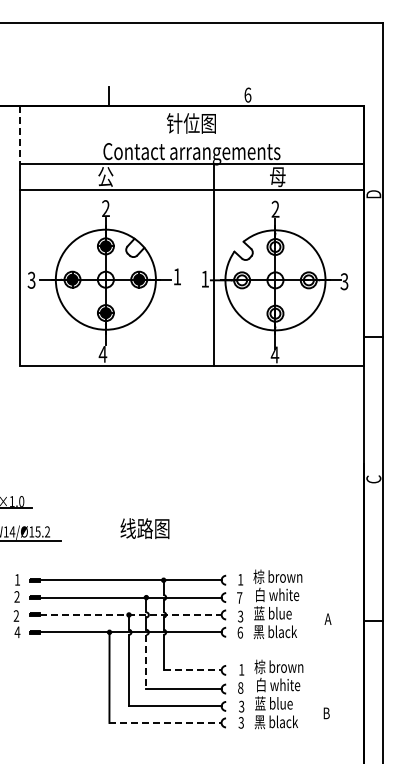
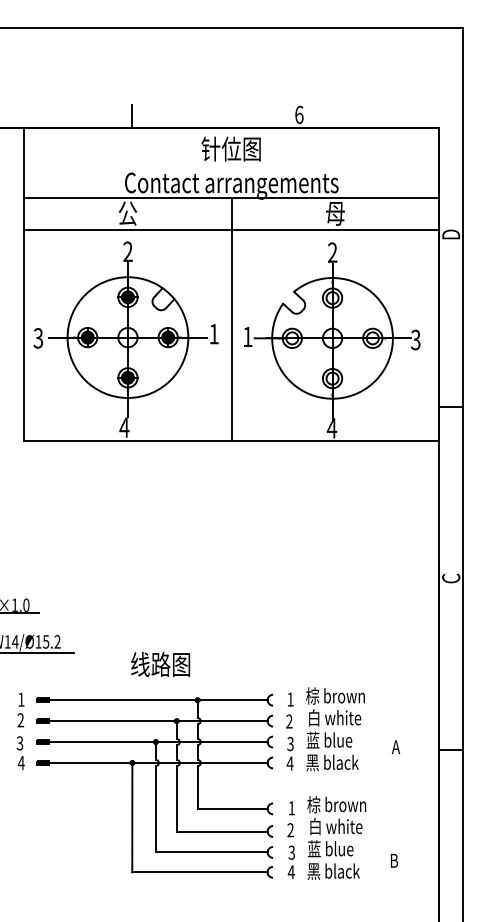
line: (19, 135) -> (23, 163), dashed -> solid
line: (213, 264) -> (231, 319), moved
text: (144, 528) -> (160, 664), moved
text: (239, 597) -> (289, 721), 7 -> 2
line: (130, 614) -> (157, 741), dashed -> solid
text: (16, 616) -> (20, 743), 2 -> 3
text: (240, 632) -> (290, 763), 6 -> 4
line: (146, 662) -> (176, 799), dashed -> solid
line: (192, 670) -> (232, 809), dashed -> solid
text: (240, 687) -> (290, 829), 8 -> 2
line: (165, 722) -> (199, 871), dashed -> solid
text: (241, 722) -> (291, 871), 3 -> 4

